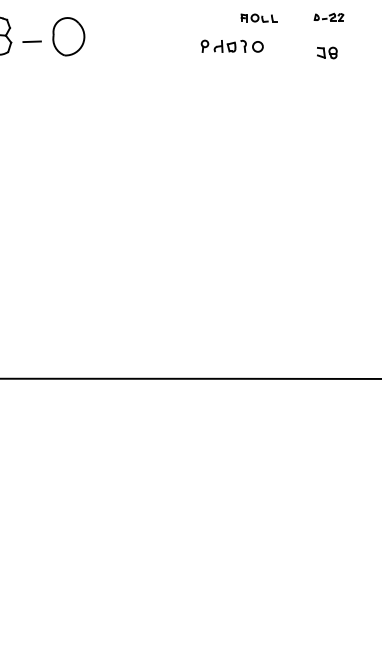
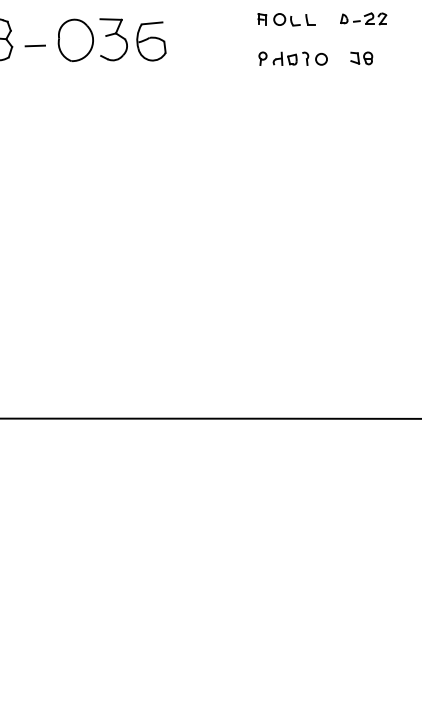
part: (328, 17) -> (363, 19), size x1.43
part: (259, 18) -> (286, 20), size x1.43
part: (120, 35) -> (133, 39), added
part: (231, 45) -> (292, 57), moved

